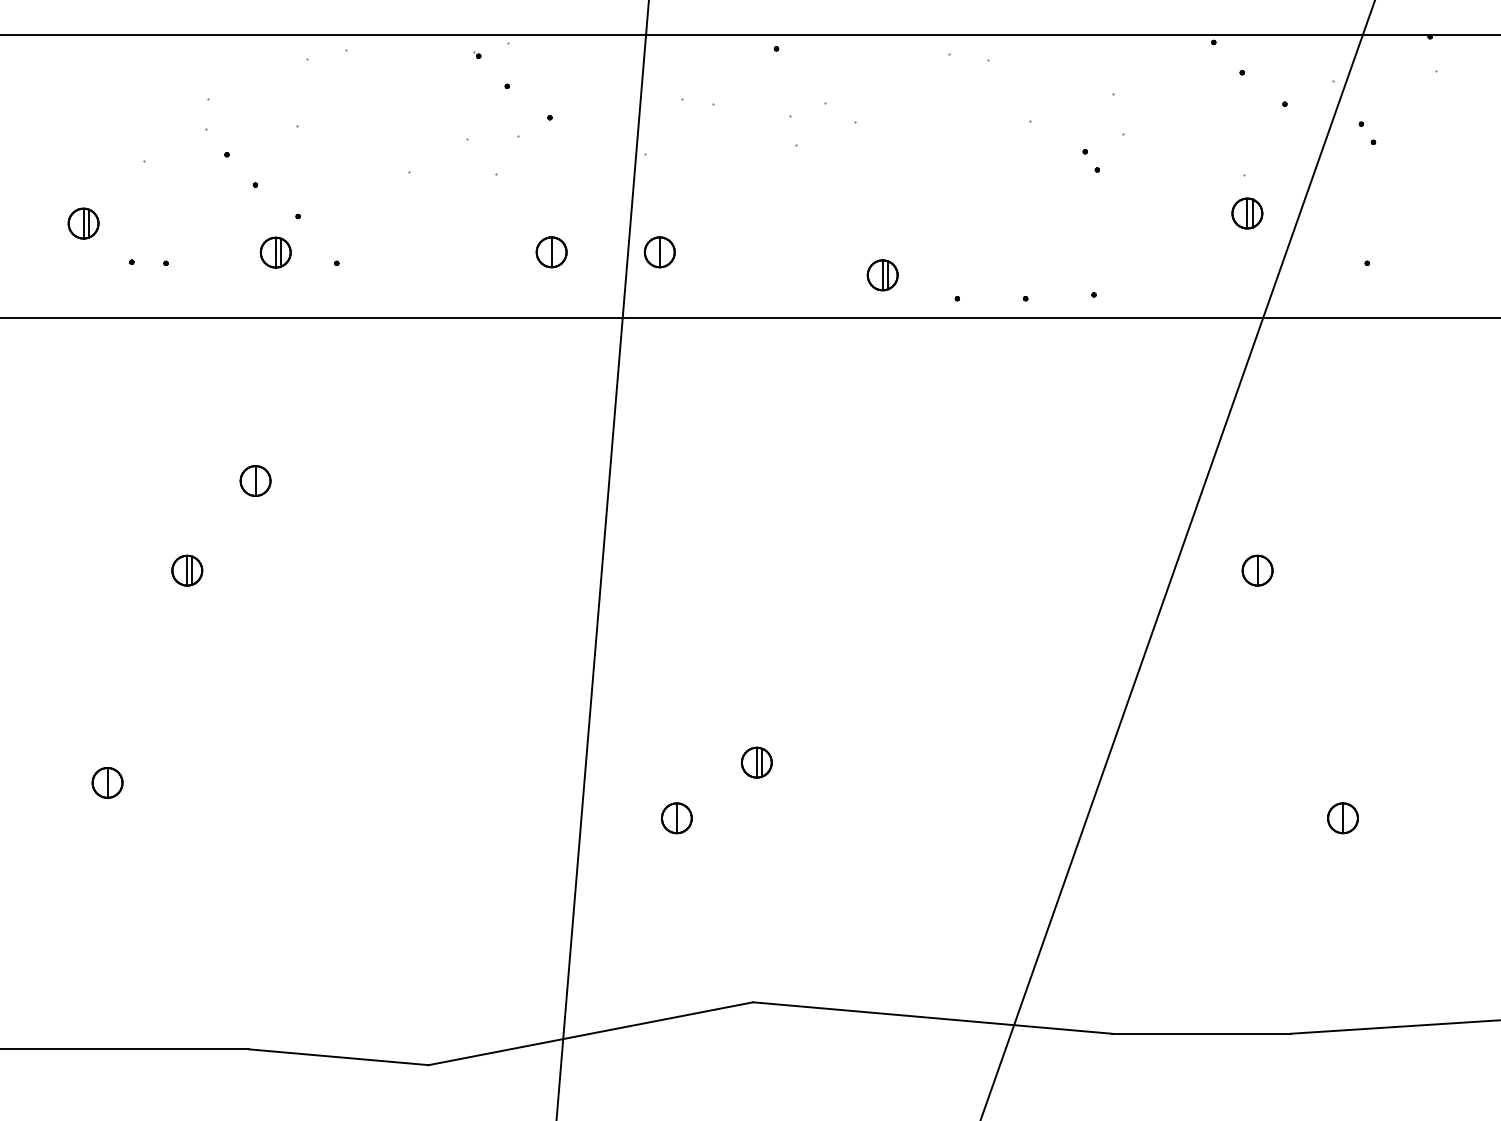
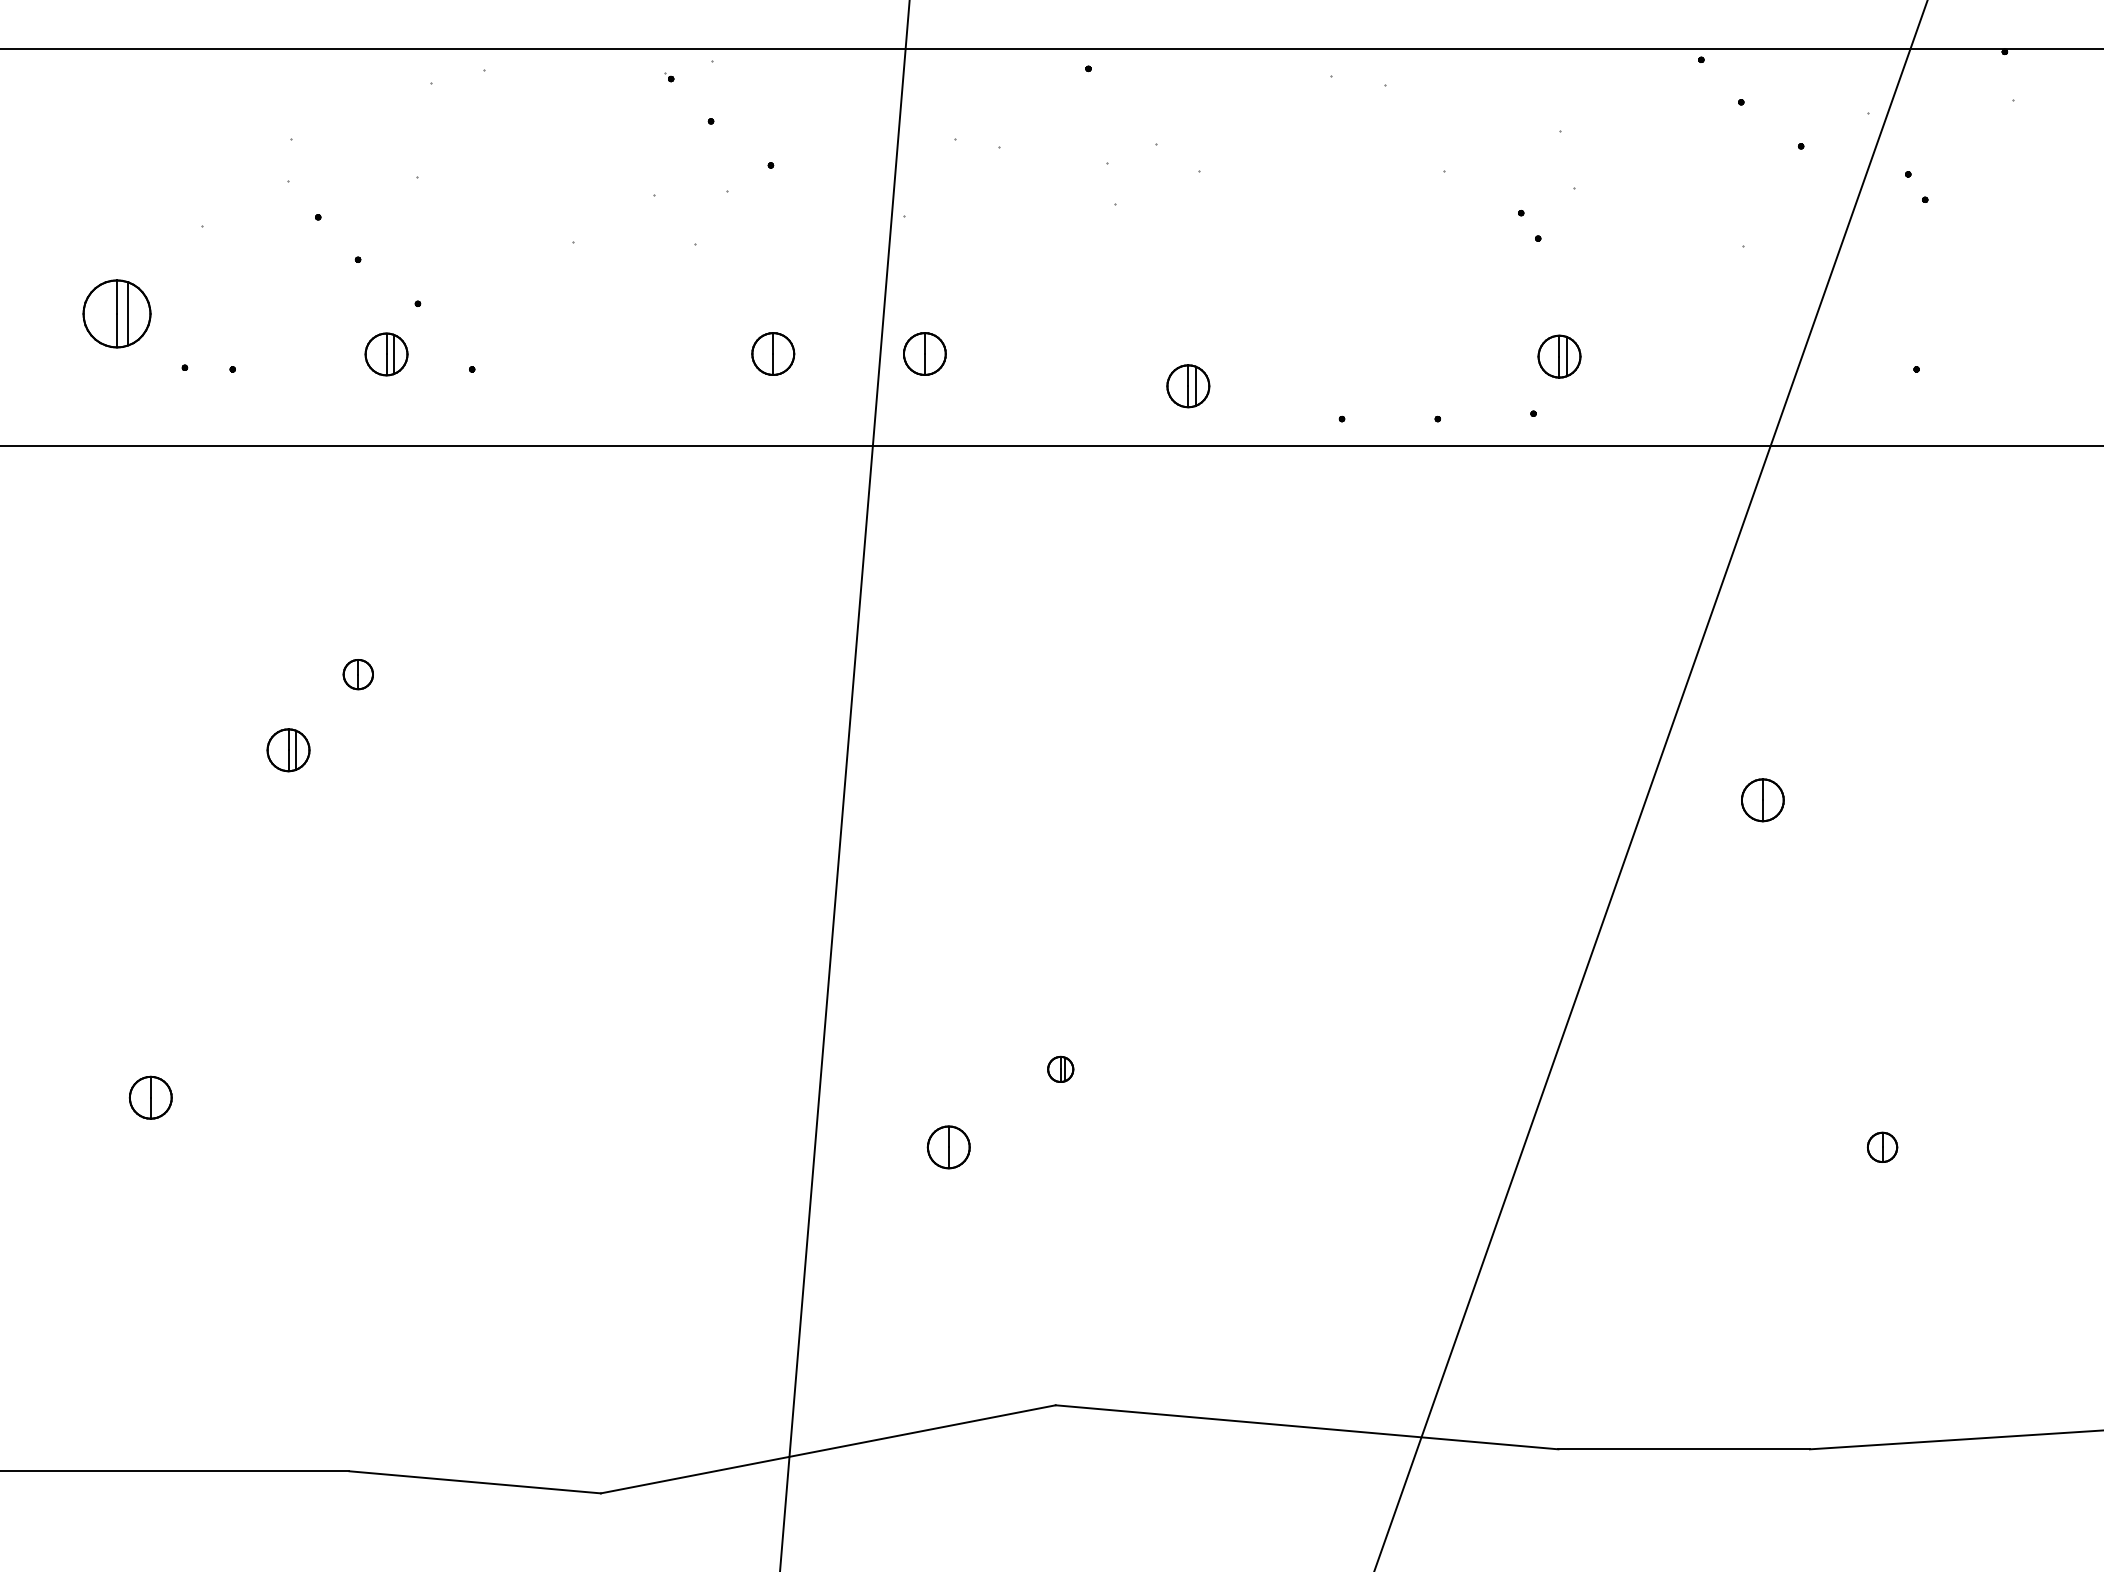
part: (1247, 213) -> (1559, 356), moved
part: (83, 223) -> (117, 313), size x1.6
part: (882, 275) -> (1188, 386), moved
part: (255, 480) -> (358, 674), size x0.7
part: (187, 570) -> (288, 750), moved
part: (756, 762) -> (1060, 1069), size x0.6
part: (1342, 818) -> (1882, 1147), size x0.7

